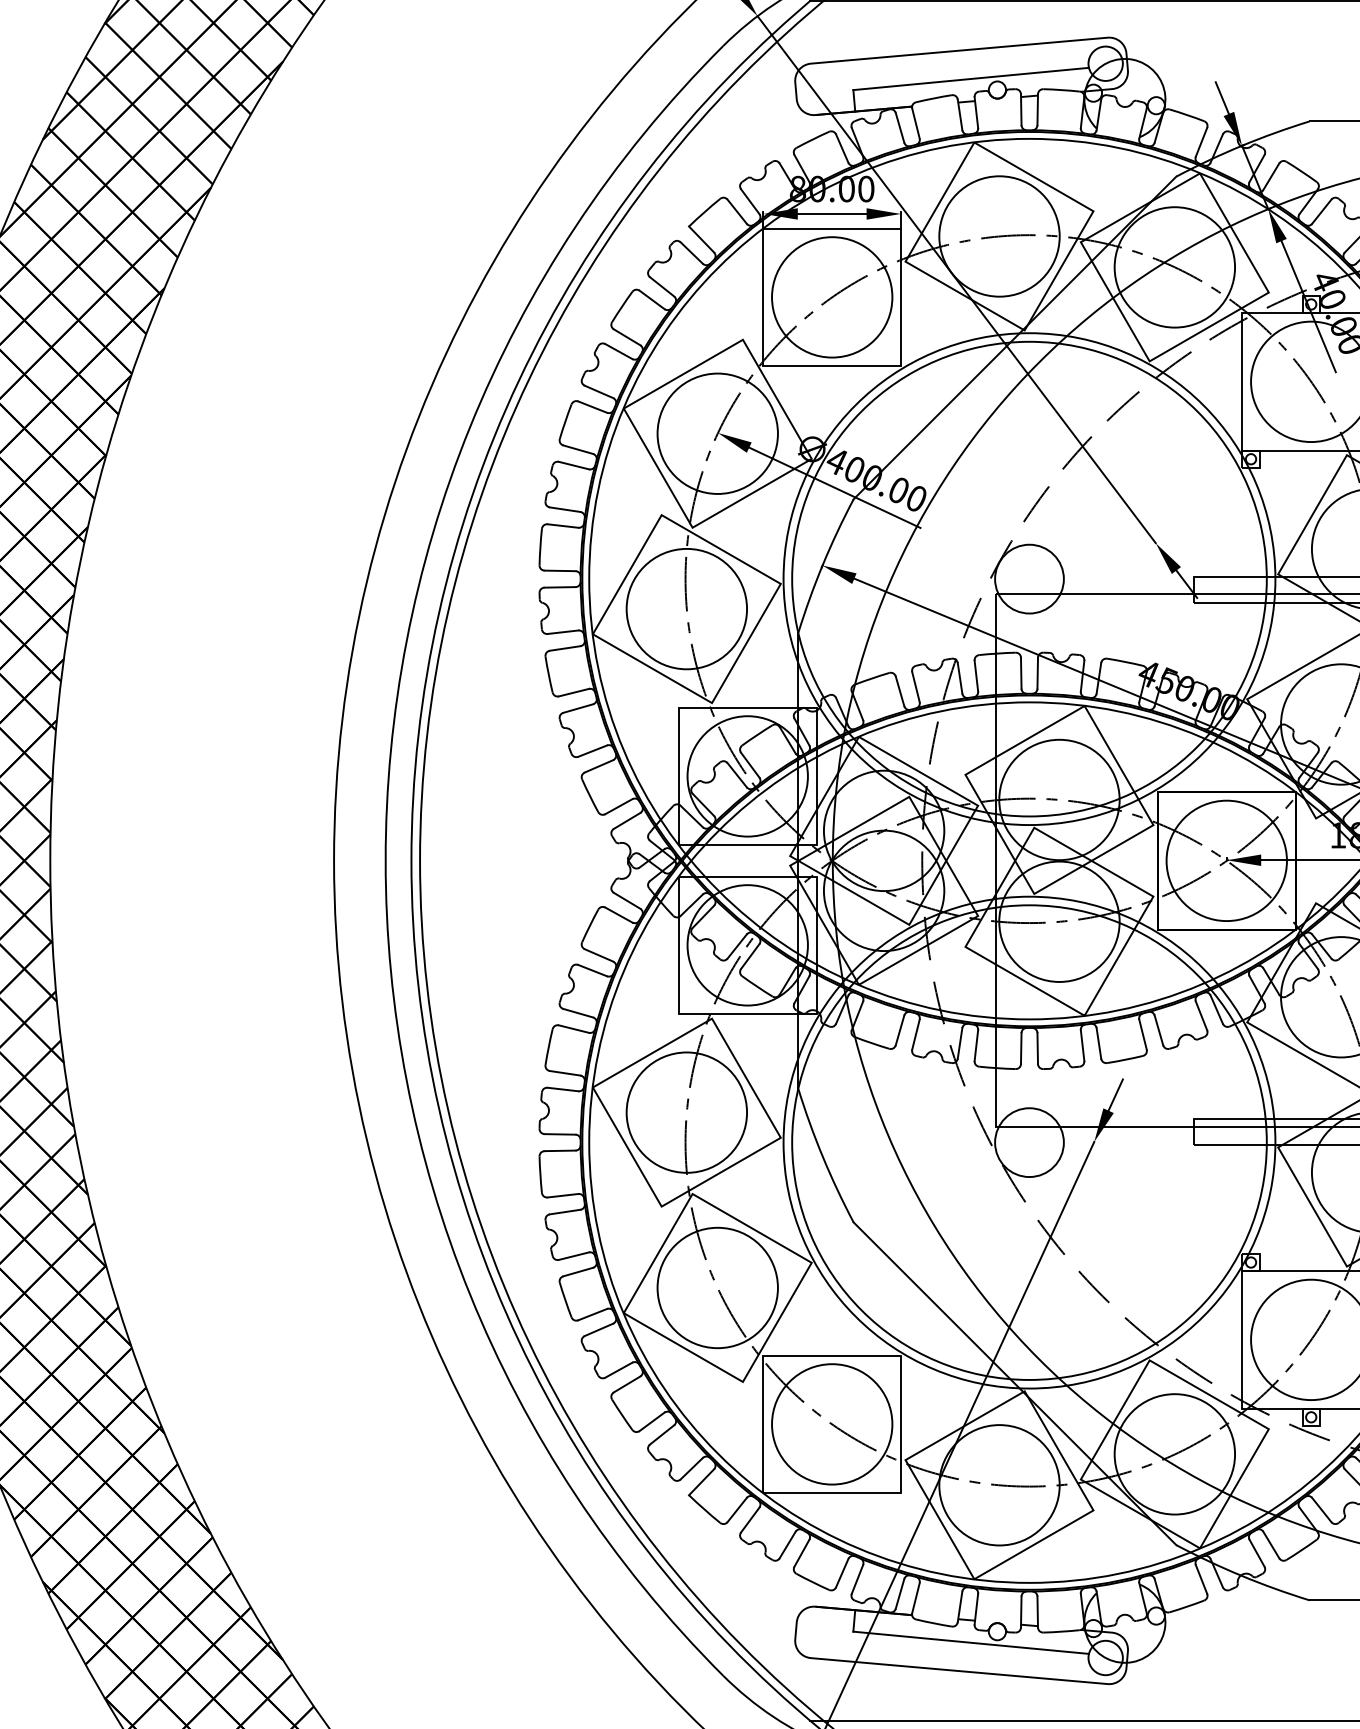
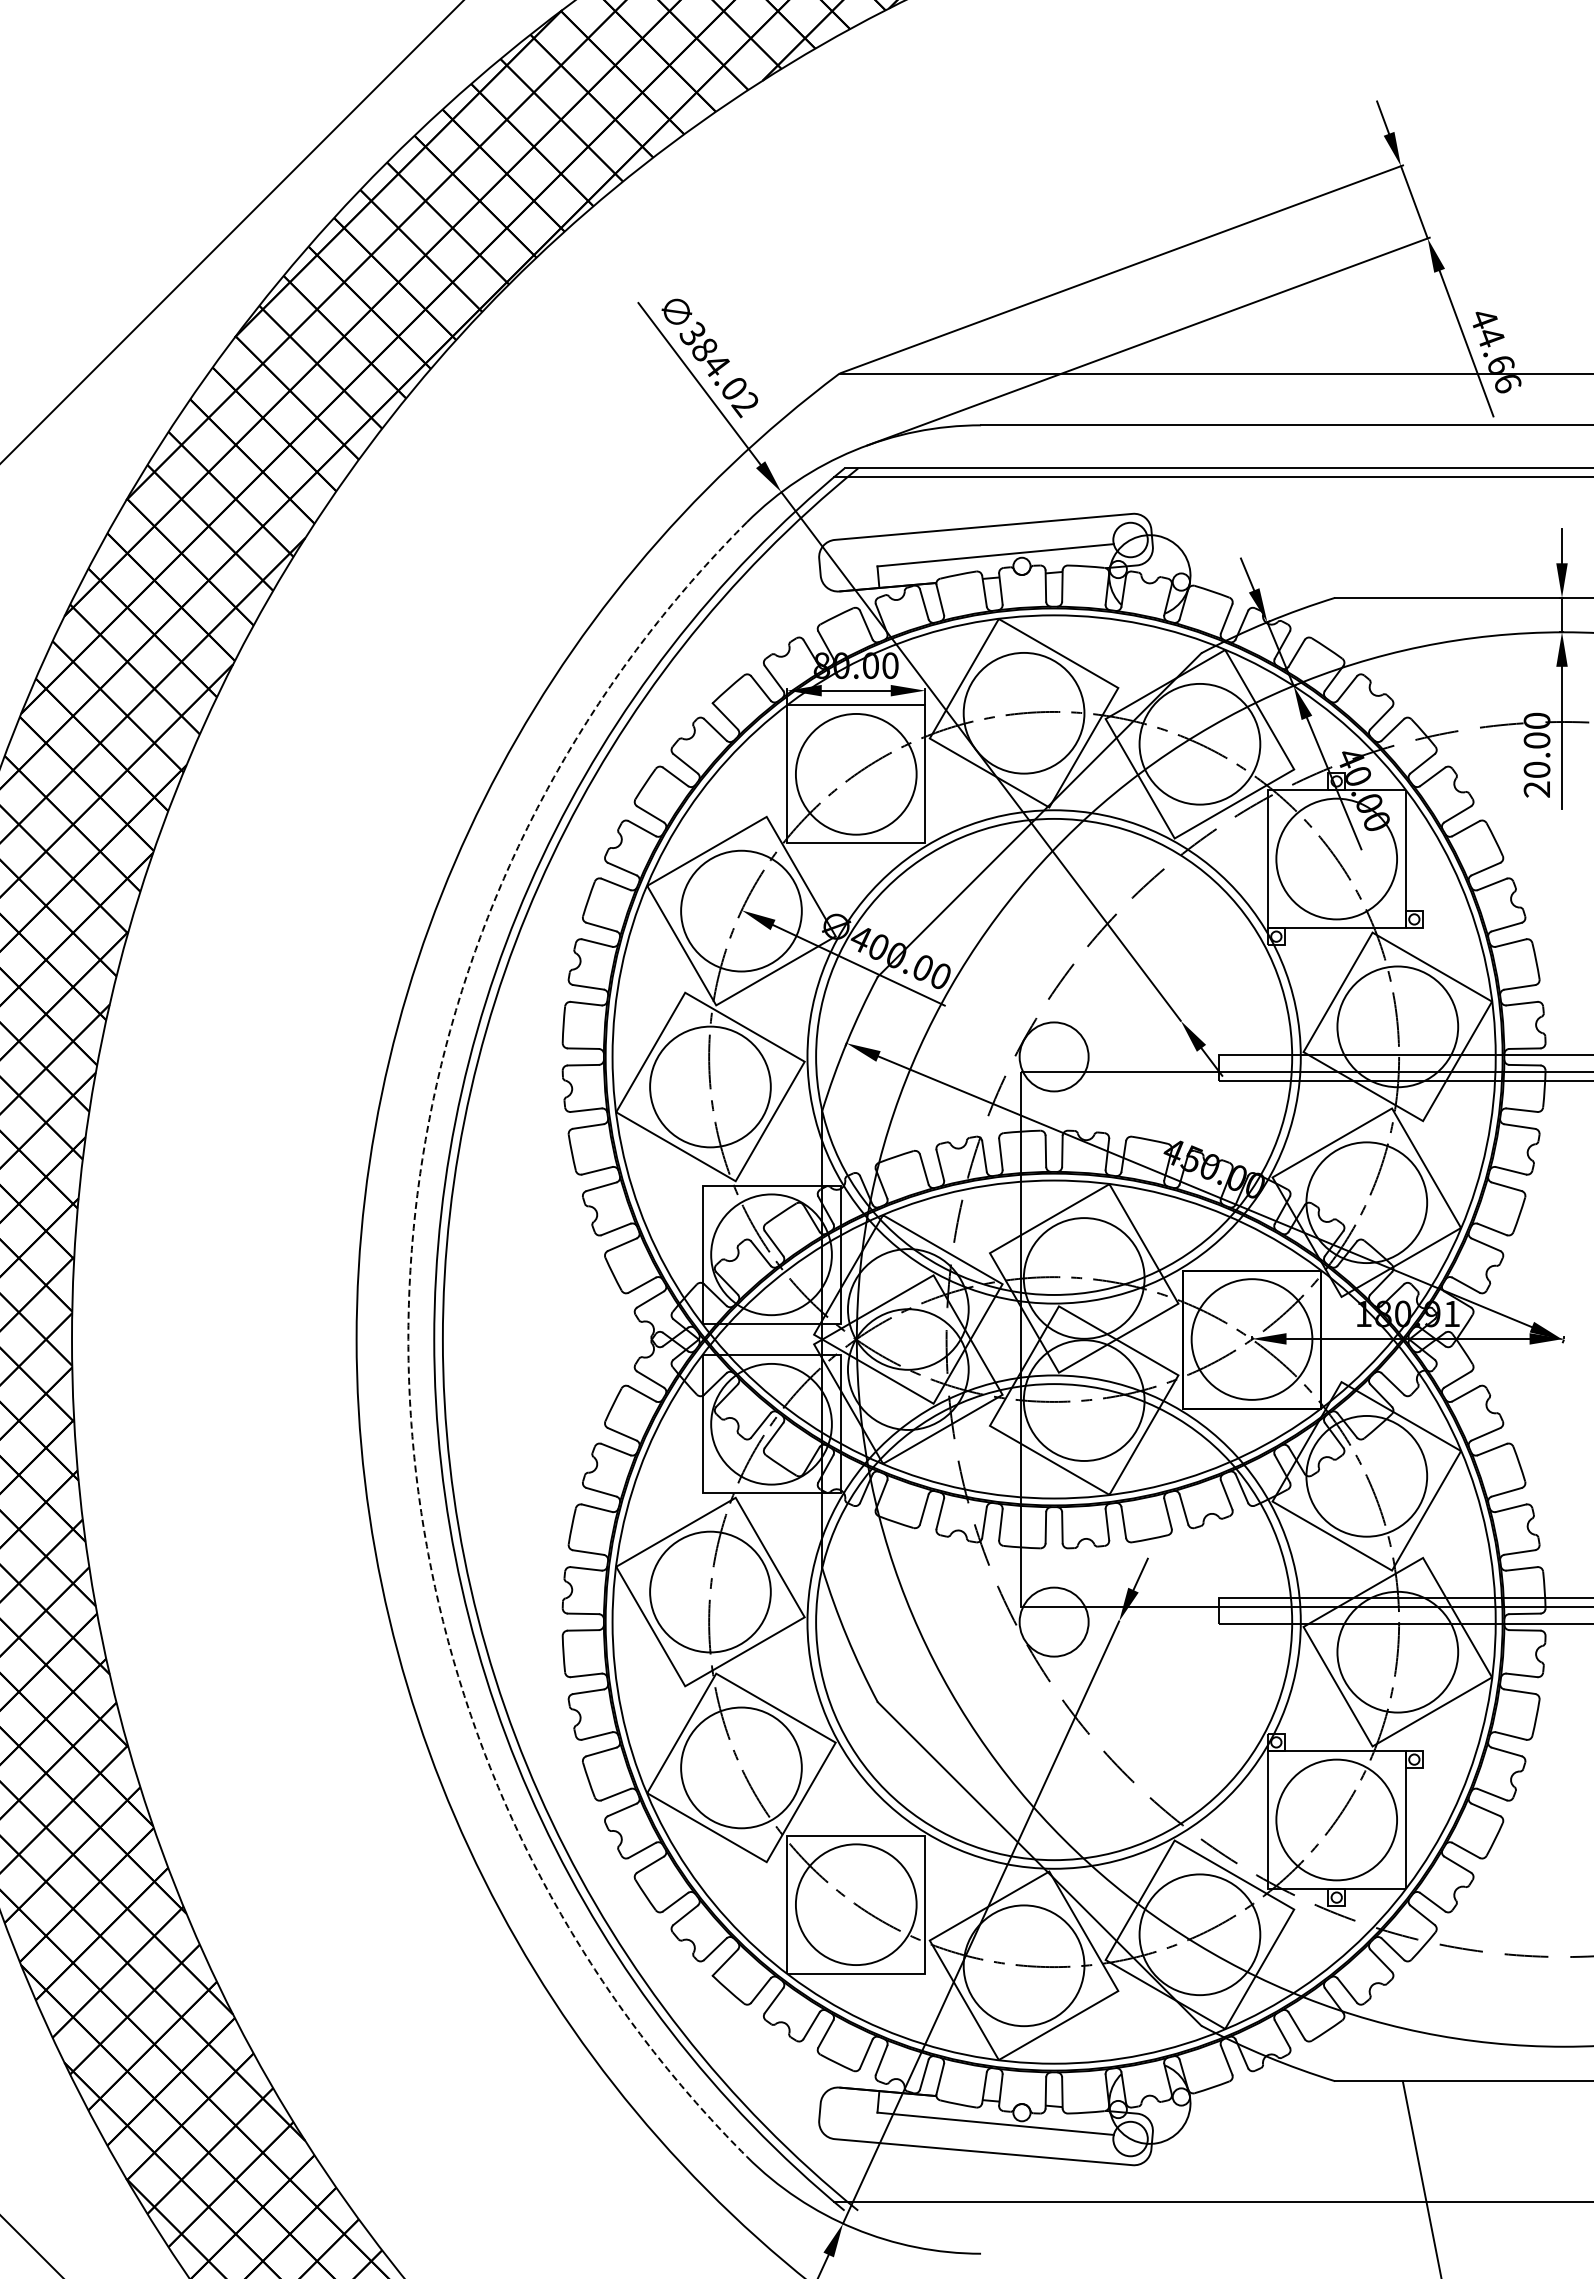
arc: (385, 860) -> (408, 1339), solid -> dashed

